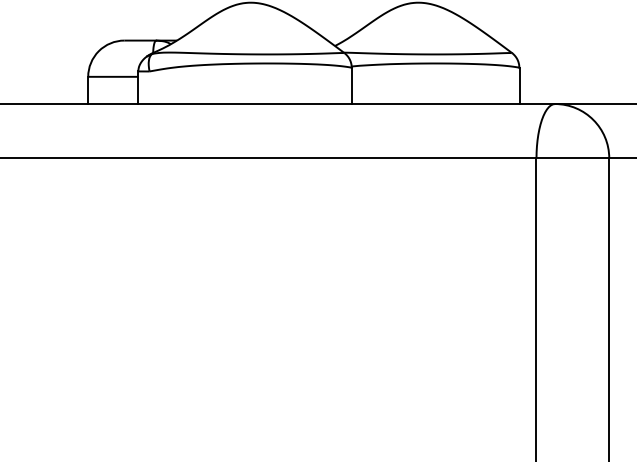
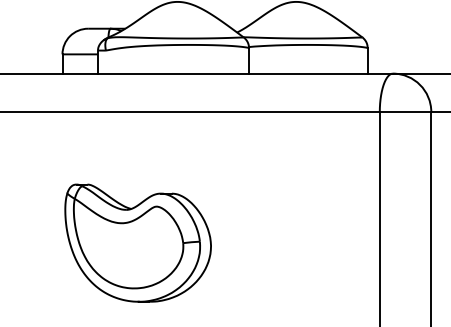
part: (194, 342) -> (137, 242), added

